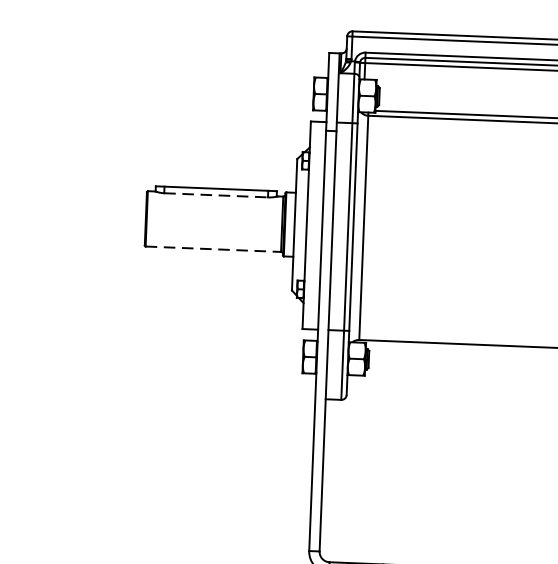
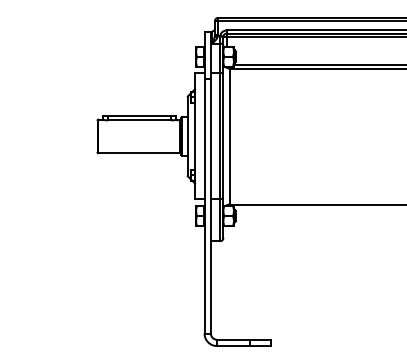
line: (216, 195) -> (139, 120), dashed -> solid
line: (213, 249) -> (139, 153), dashed -> solid

